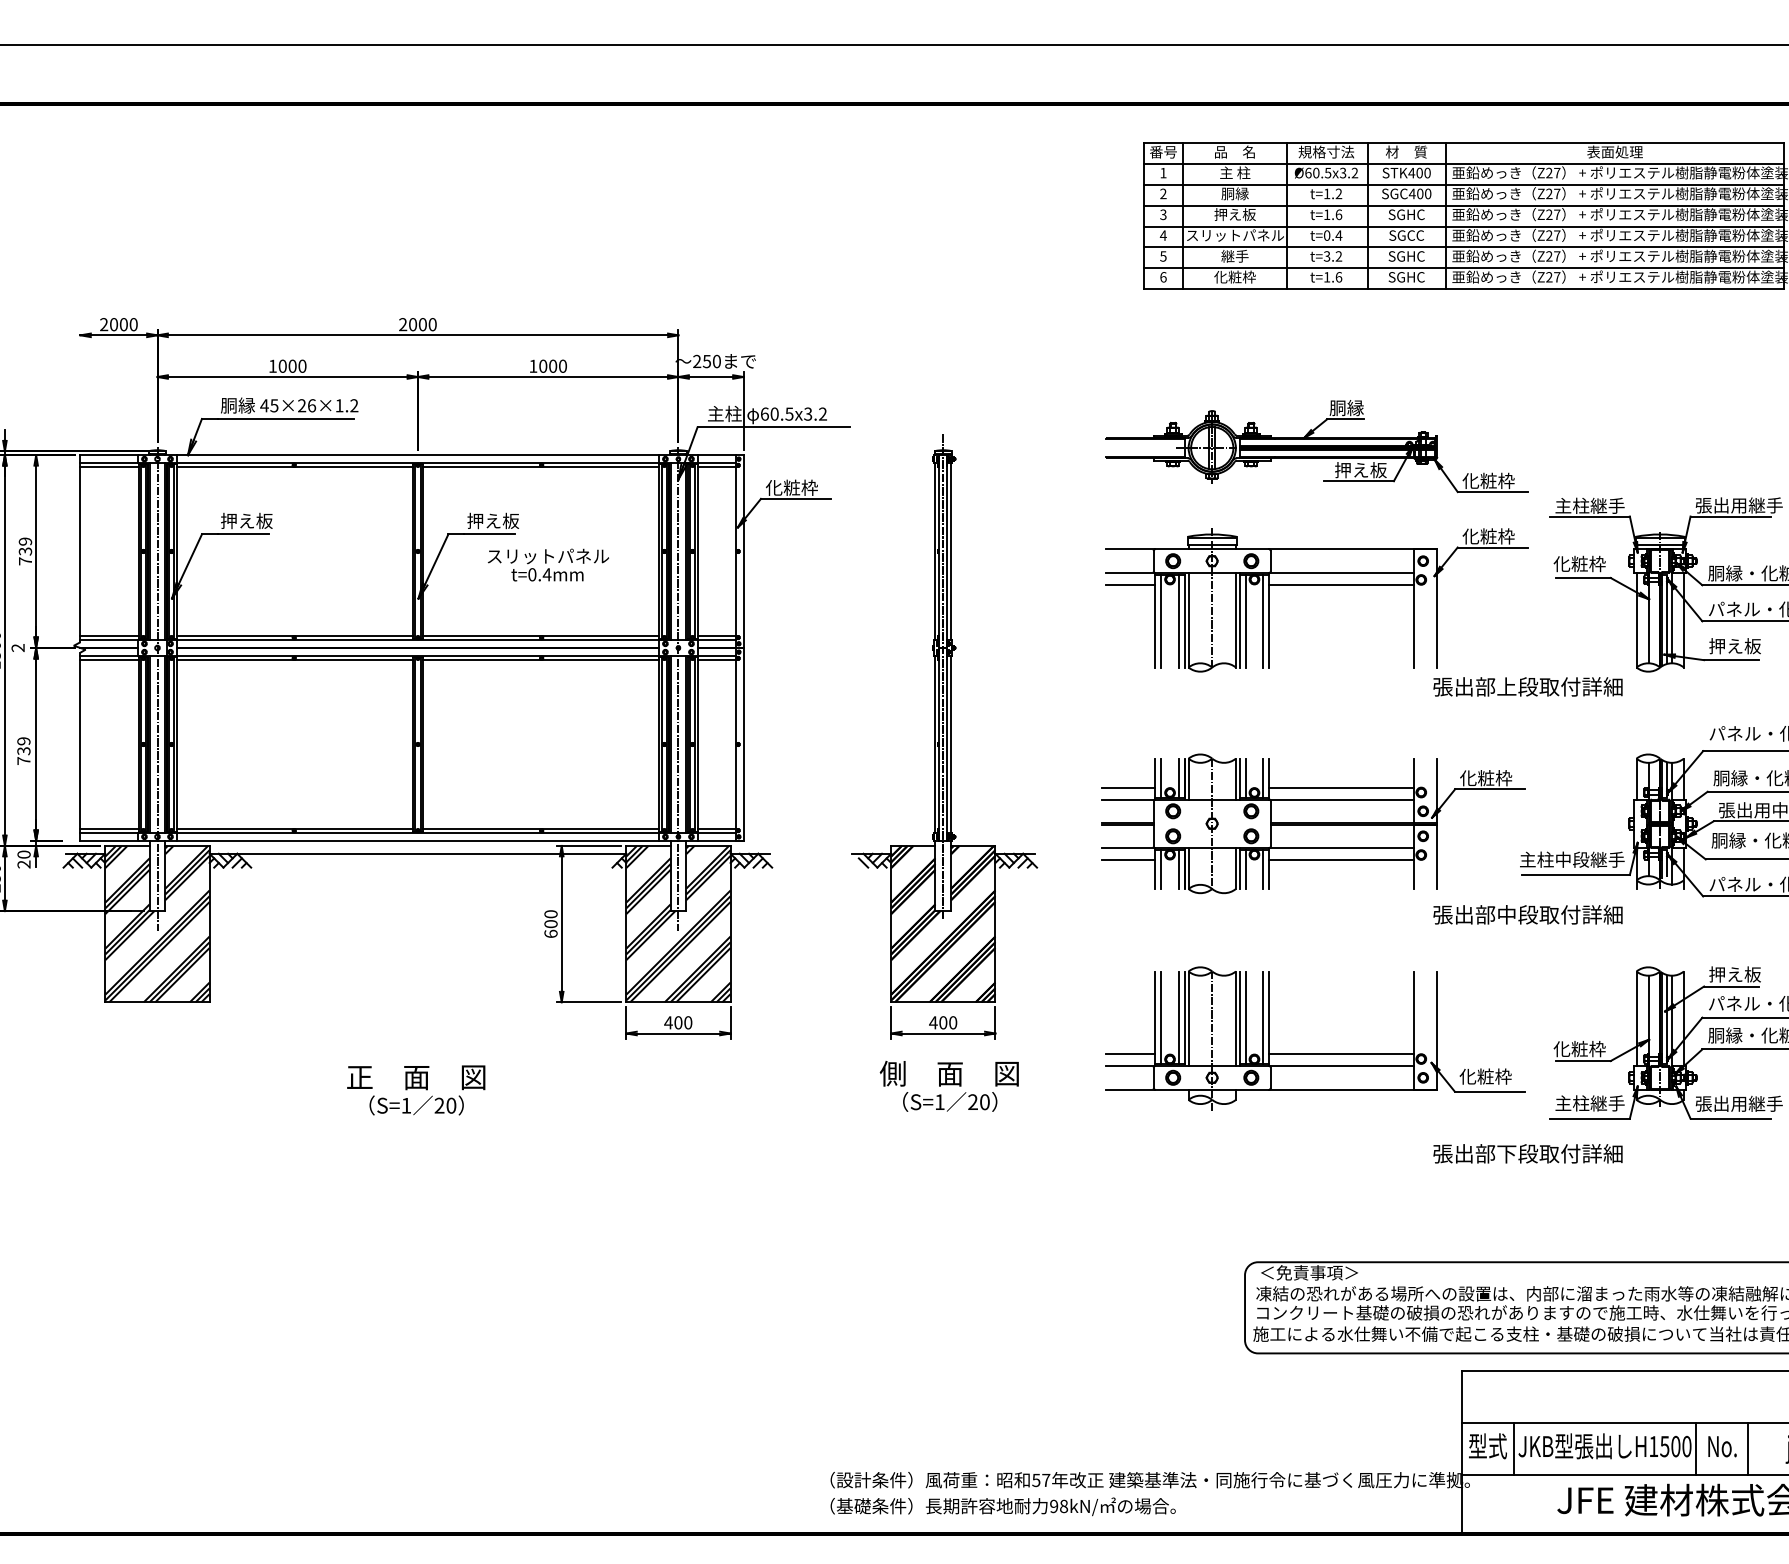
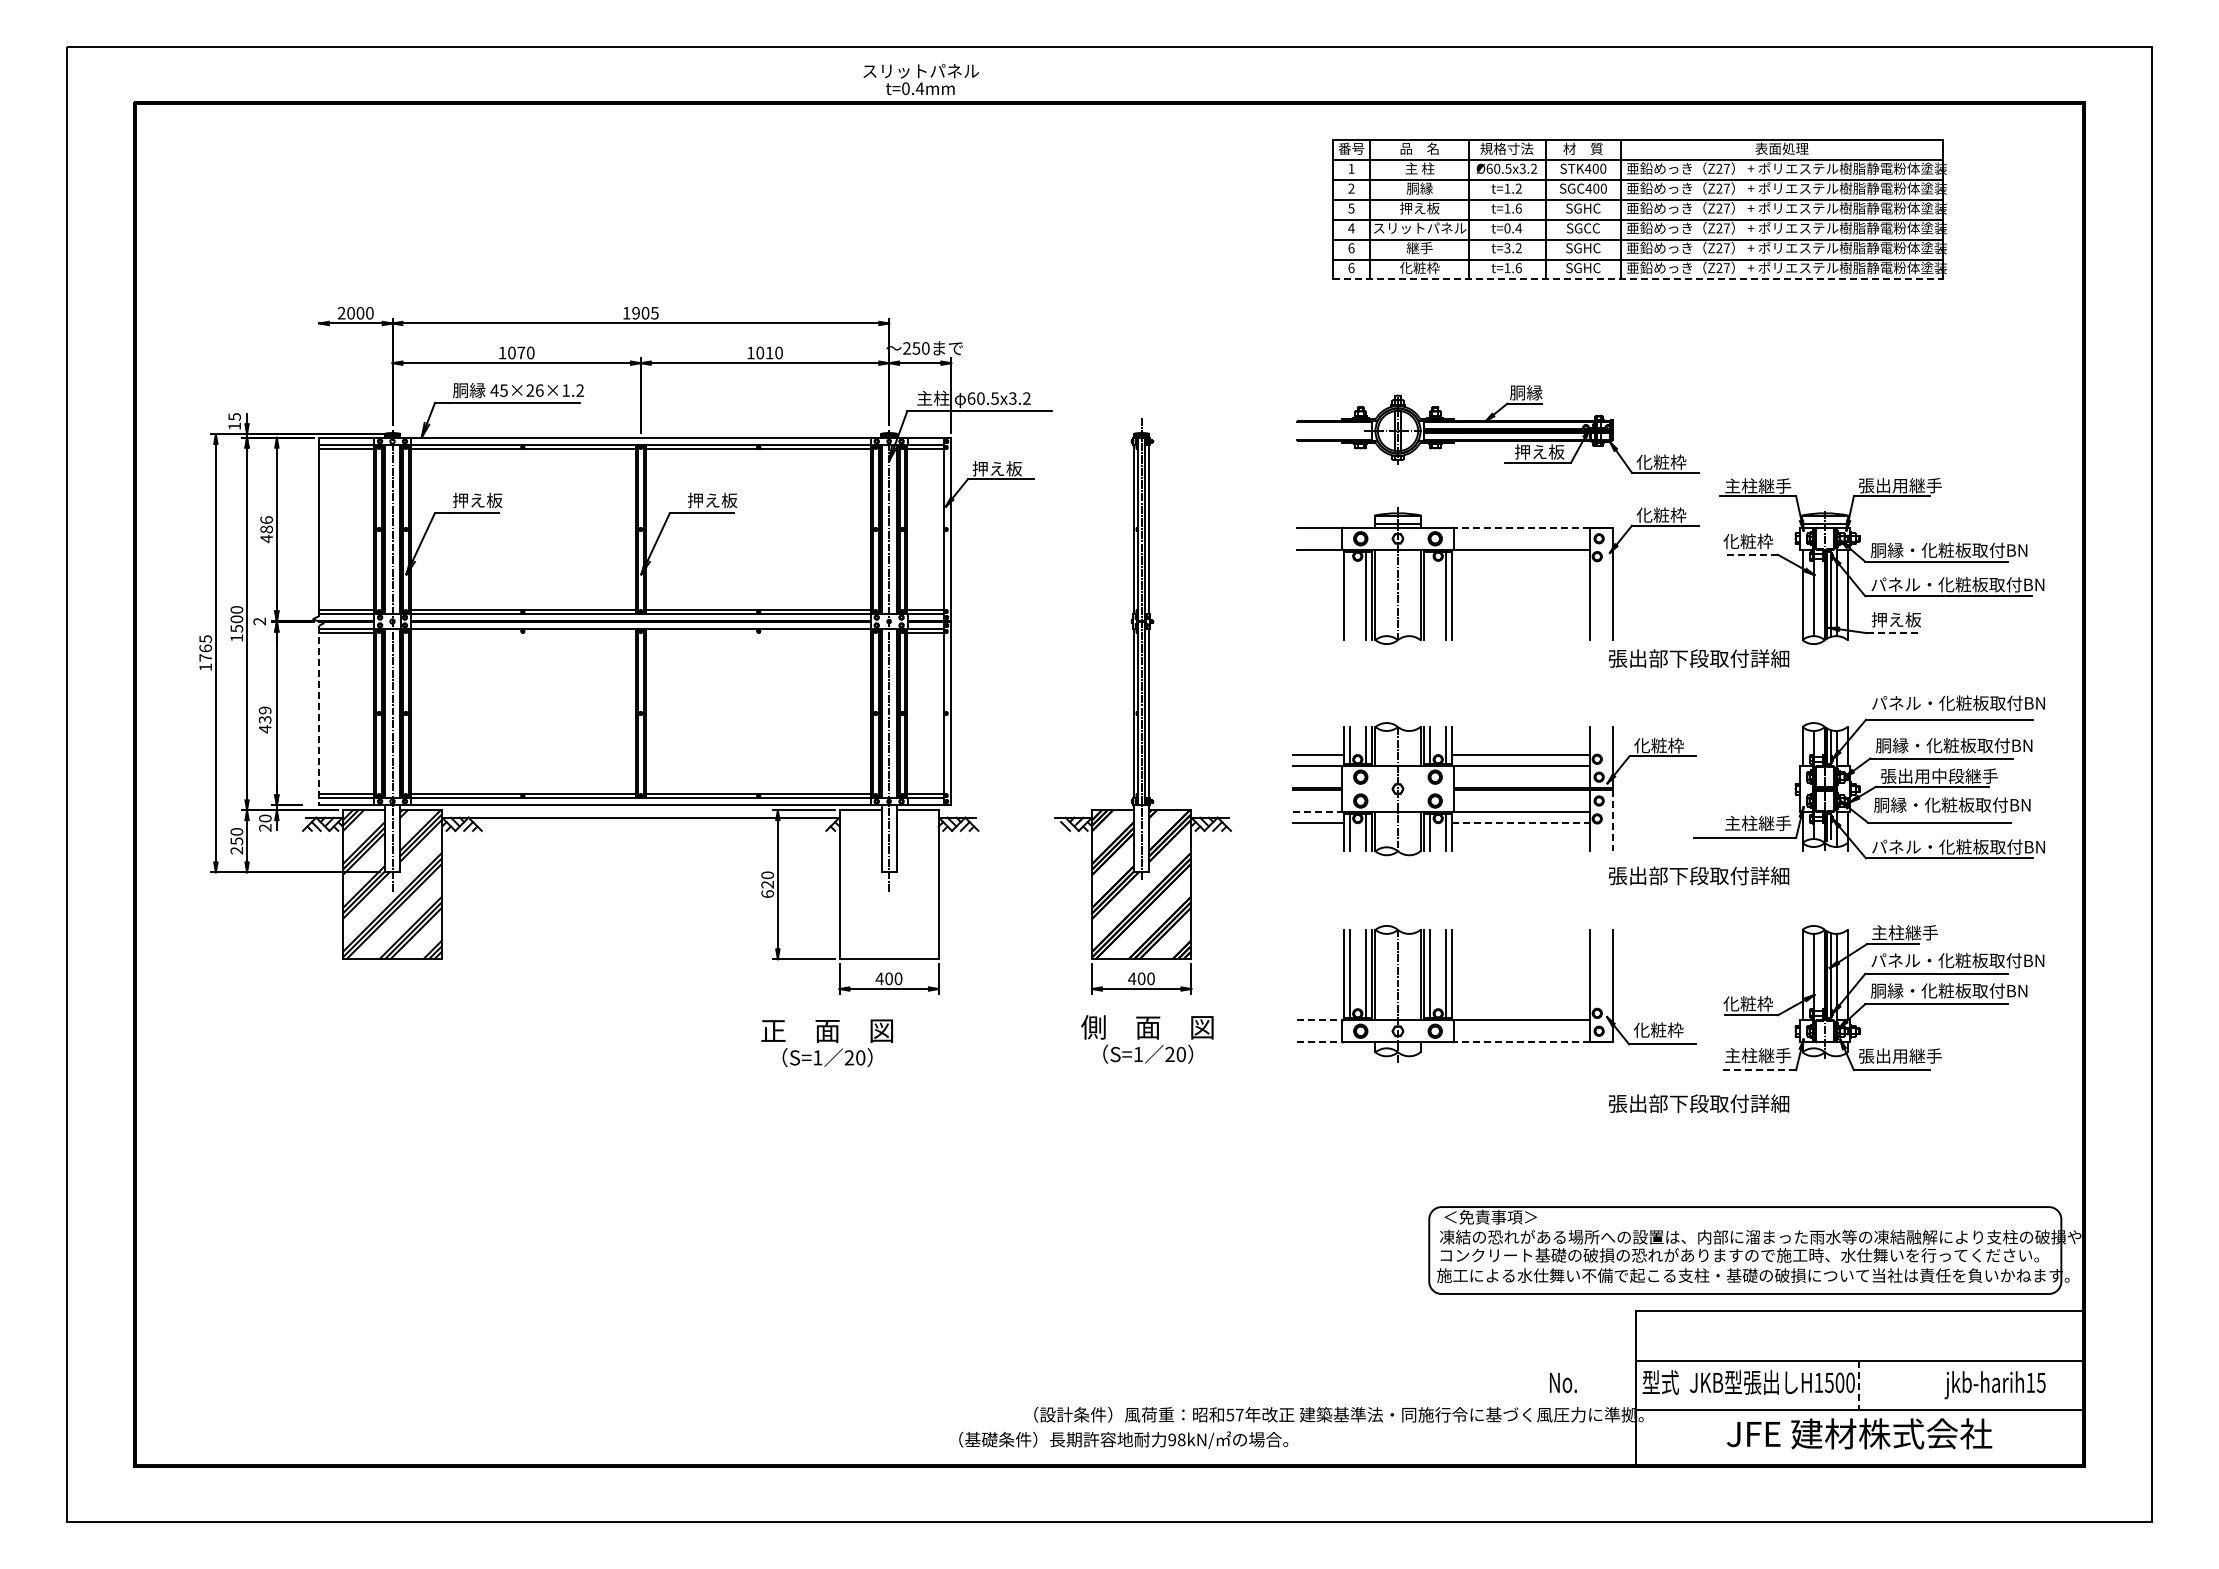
text: (1163, 213) -> (1351, 207), 3 -> 5
text: (1163, 256) -> (1351, 248), 5 -> 6
line: (1464, 289) -> (1638, 279), solid -> dashed
text: (417, 323) -> (640, 312), 2000 -> 1905
text: (292, 365) -> (521, 352), 1000 -> 1070
text: (552, 365) -> (769, 352), 1000 -> 1010
text: (792, 487) -> (997, 468), 化粧枠 -> 押え板
line: (1341, 549) -> (1521, 527), solid -> dashed
text: (25, 551) -> (266, 529), 739 -> 486
text: (547, 565) -> (920, 79), moved
line: (1583, 577) -> (1751, 554), solid -> dashed
line: (1129, 585) -> (1319, 561), removed
line: (1341, 585) -> (1521, 561), removed
line: (1161, 620) -> (1349, 595), removed
line: (1246, 620) -> (1430, 595), removed
line: (294, 659) -> (523, 632), removed
line: (541, 659) -> (758, 632), removed
line: (1732, 660) -> (1893, 633), solid -> dashed
text: (1506, 686) -> (1678, 658), 張出部上段取付詳細 -> 張出部下段取付詳細
line: (80, 746) -> (319, 715), solid -> dashed
text: (24, 761) -> (265, 729), 739 -> 439
line: (1128, 848) -> (1318, 812), solid -> dashed
line: (1437, 856) -> (1612, 820), solid -> dashed
line: (1341, 859) -> (1521, 823), solid -> dashed
text: (1554, 859) -> (1724, 823), 主柱中段継手 -> 主柱継手
text: (1506, 914) -> (1678, 875), 張出部中段取付詳細 -> 張出部下段取付詳細
text: (550, 923) -> (767, 884), 600 -> 620
hatch: (677, 923) -> (888, 884), removed
text: (1743, 974) -> (1904, 932), 押え板 -> 主柱継手
line: (1129, 1053) -> (1319, 1008), removed
line: (1341, 1053) -> (1521, 1008), removed
line: (1130, 1066) -> (1320, 1020), solid -> dashed
line: (1130, 1089) -> (1320, 1042), solid -> dashed
line: (1341, 1089) -> (1521, 1042), solid -> dashed
text: (415, 1090) -> (826, 1043), moved
line: (1589, 1118) -> (1757, 1070), solid -> dashed
text: (1722, 1446) -> (1563, 1382), moved
line: (1513, 1449) -> (1685, 1385), removed
line: (1696, 1449) -> (1859, 1385), solid -> dashed
line: (1748, 1449) -> (1909, 1385), removed
text: (1002, 1506) -> (1123, 1439), moved

